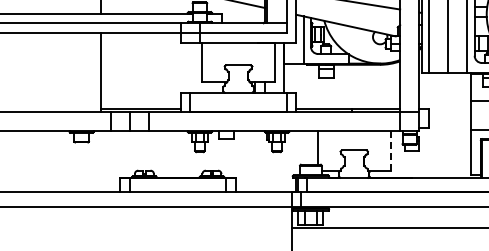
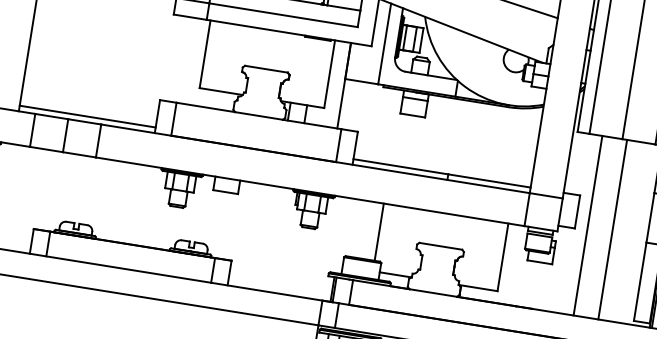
line: (436, 124) -> (588, 224), added
line: (450, 124) -> (612, 228), added
line: (390, 151) -> (502, 258), dashed -> solid

